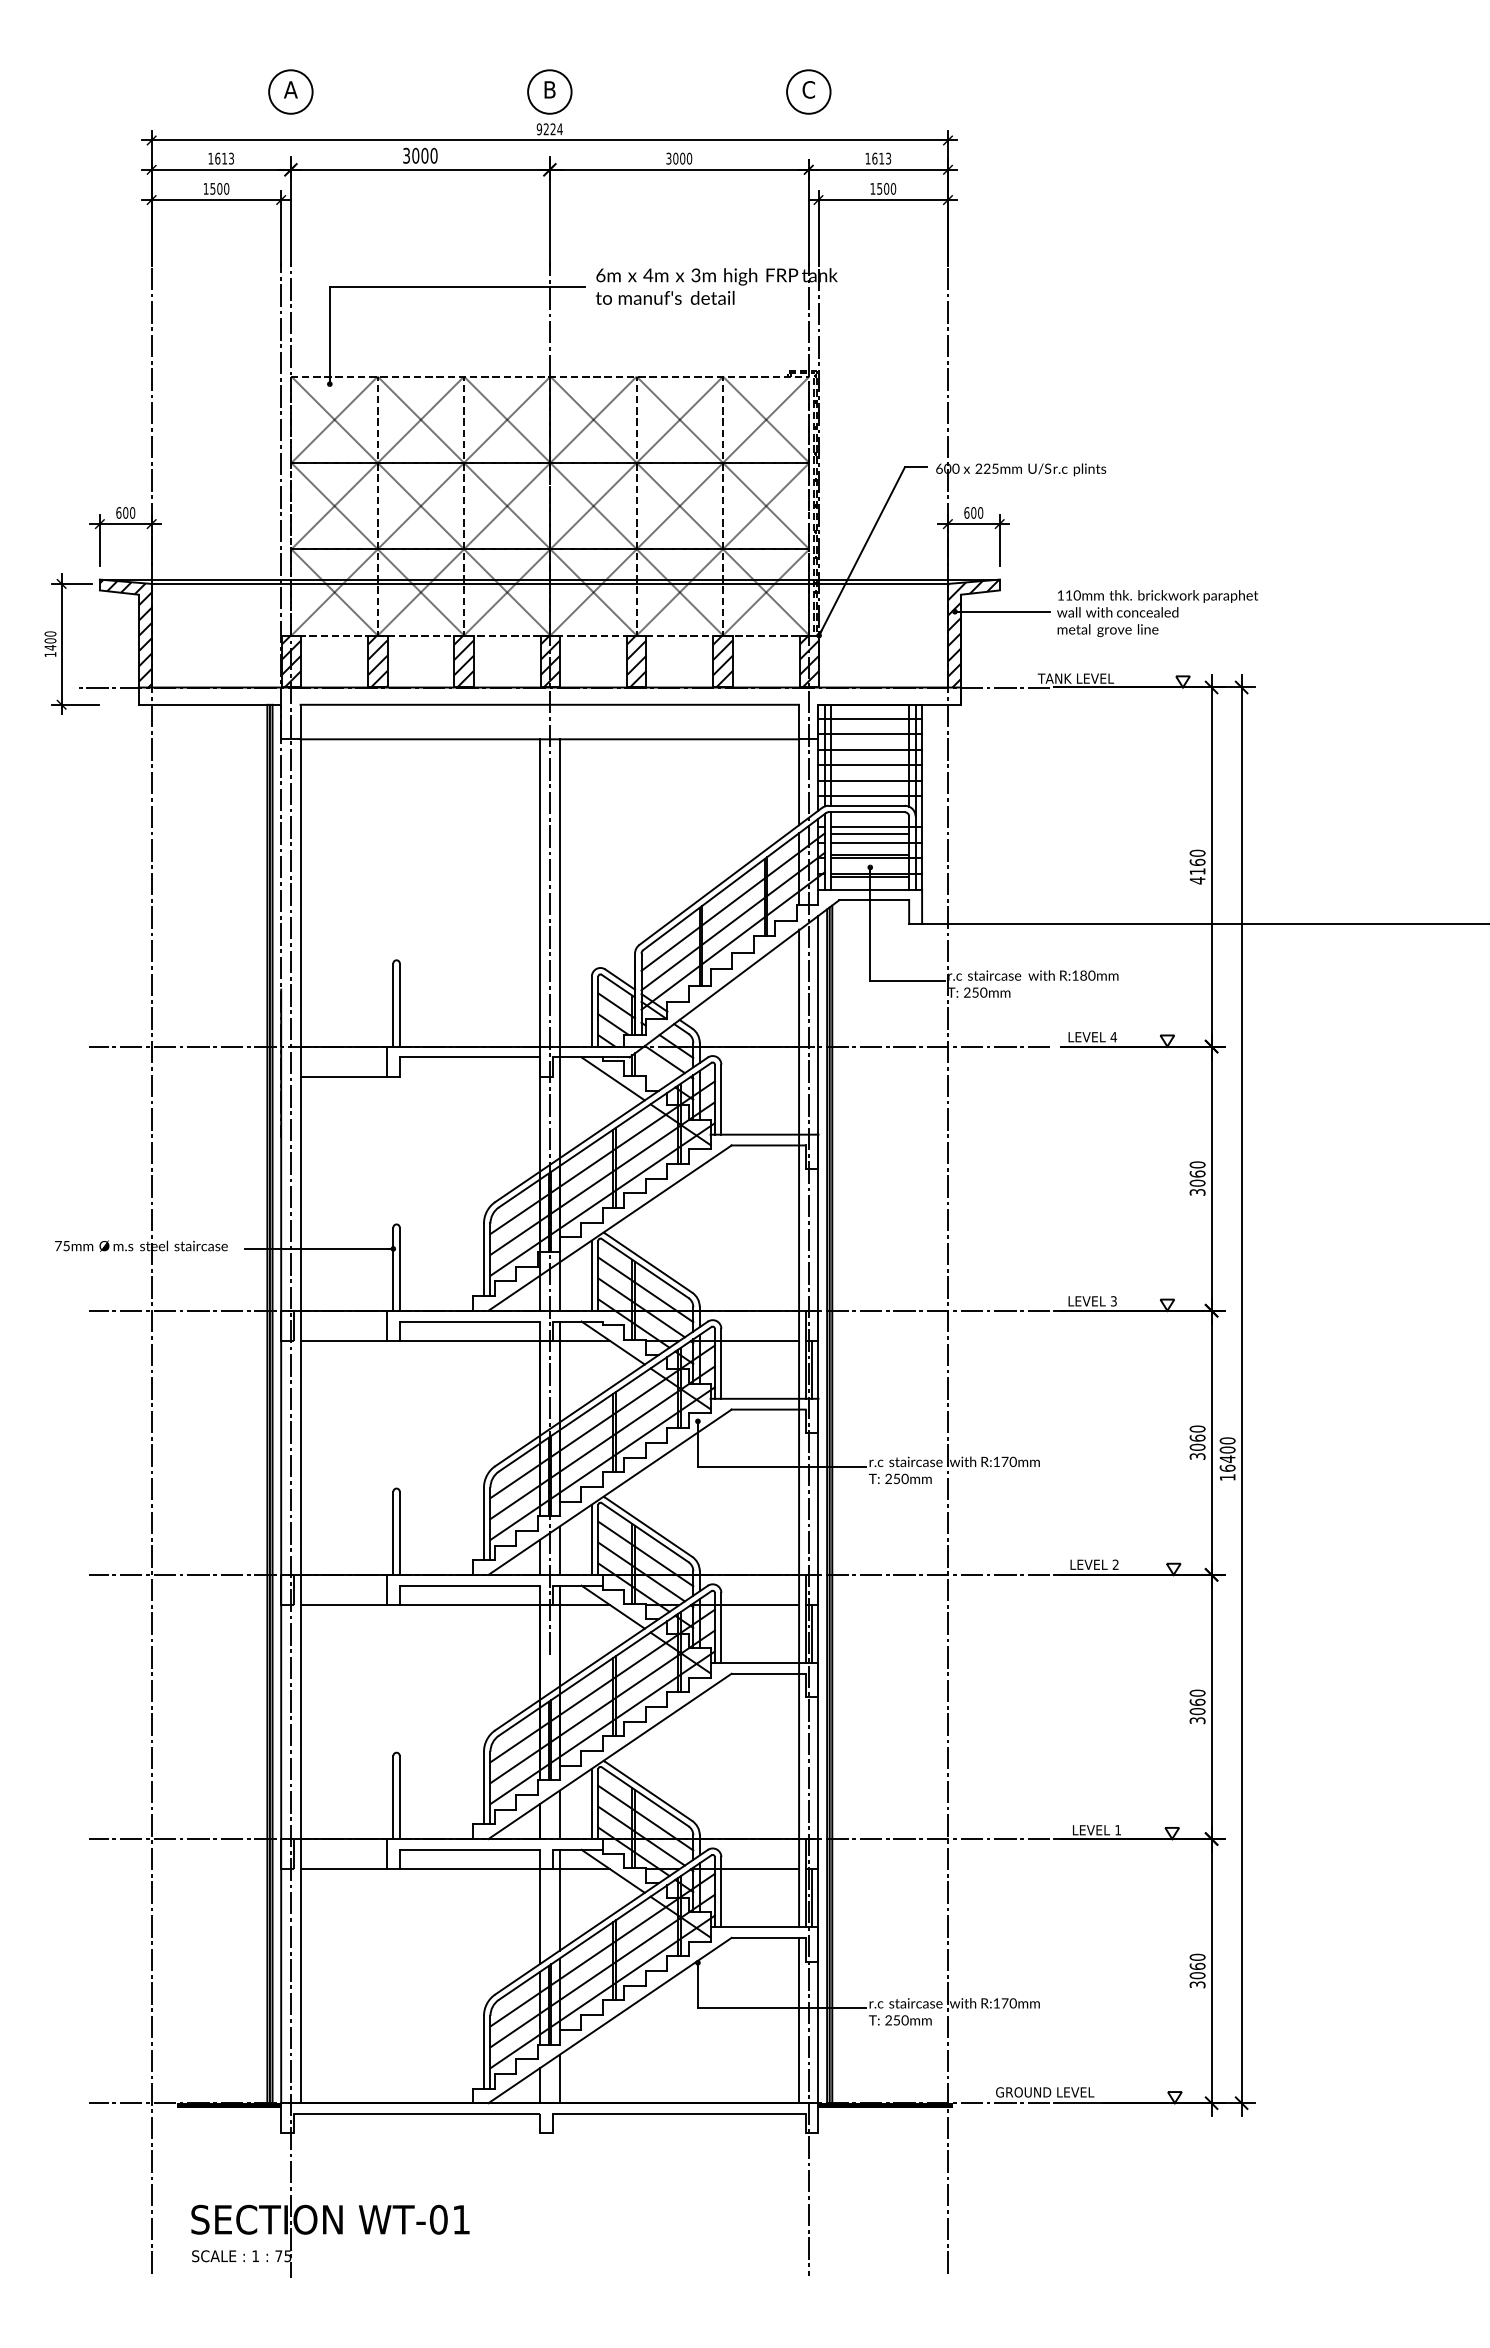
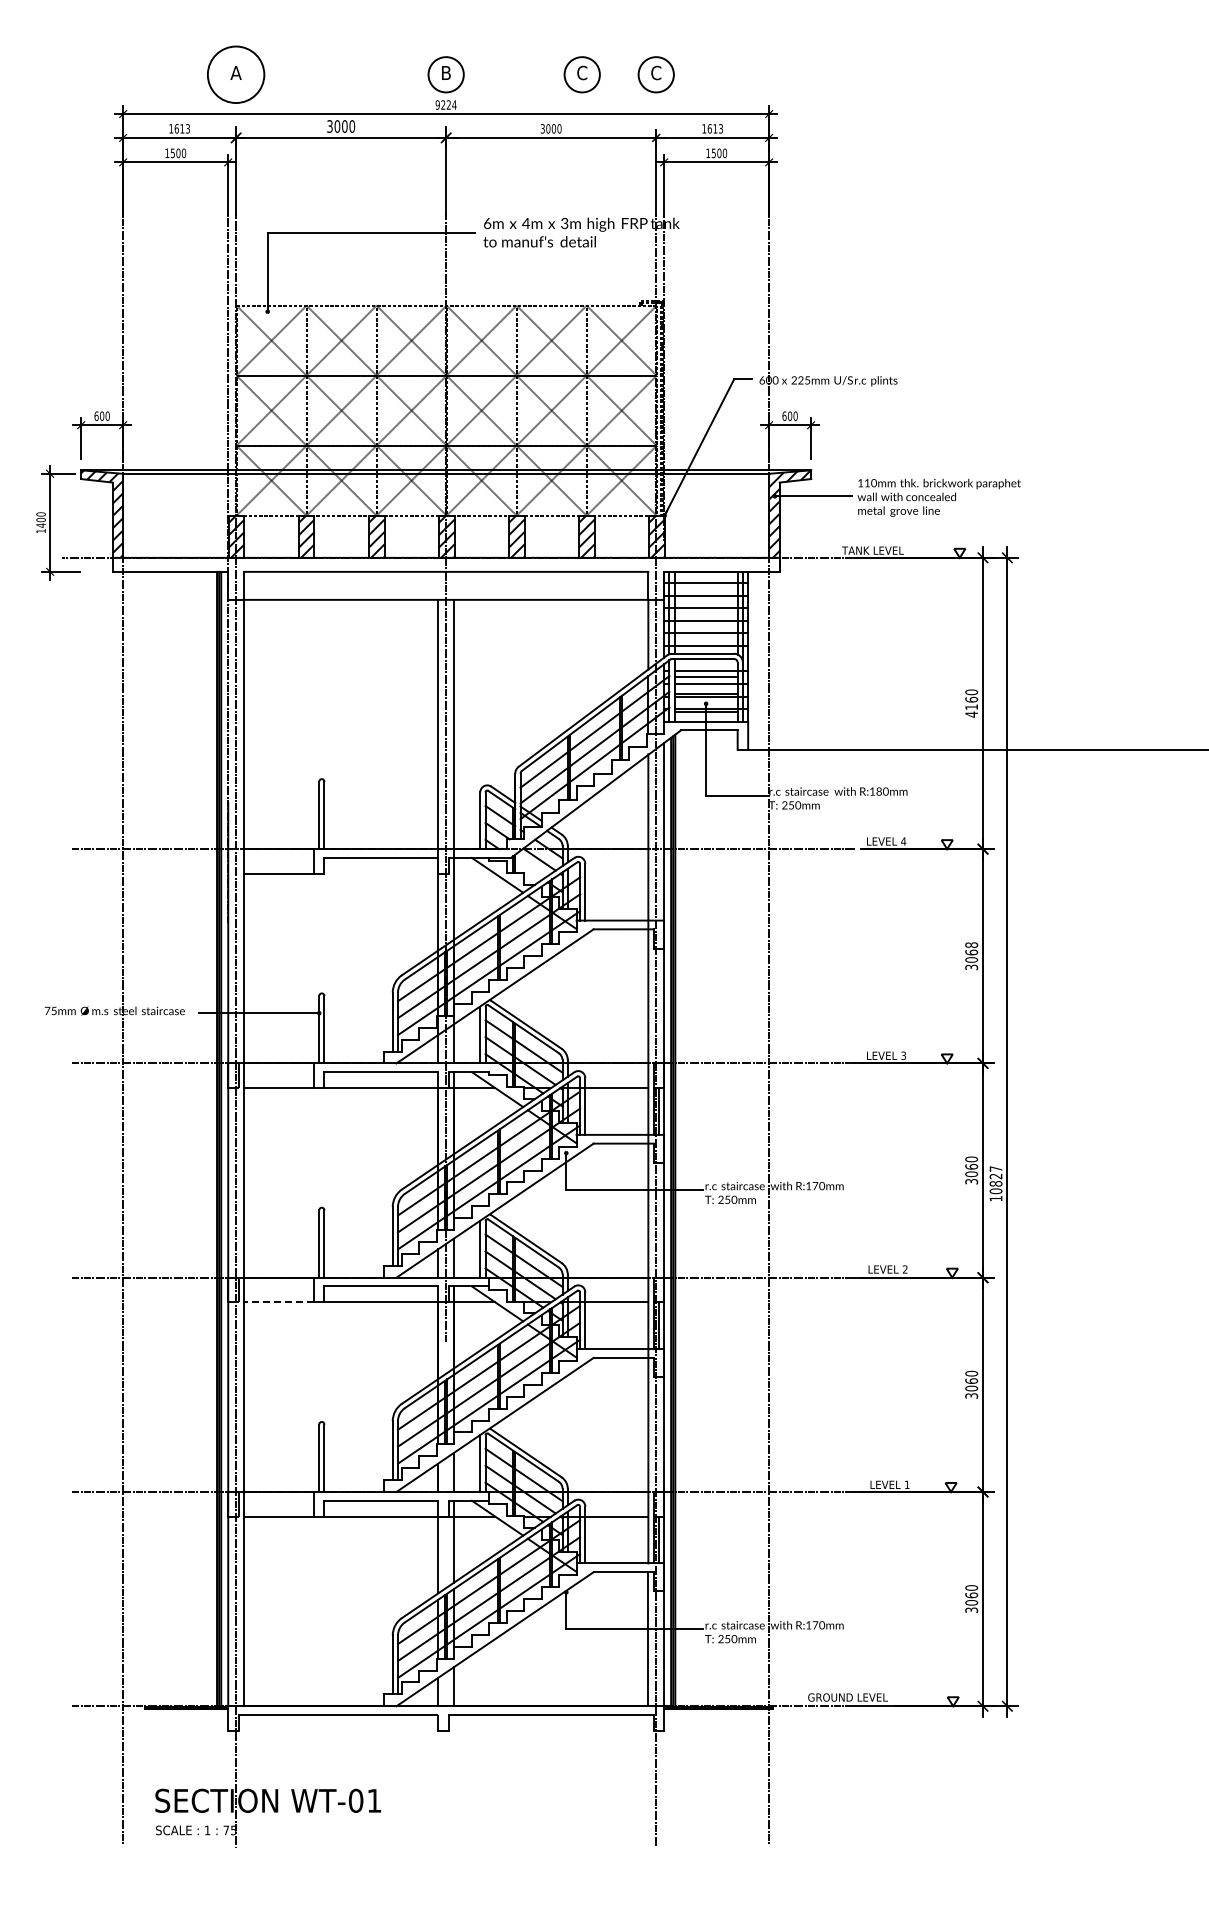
circle: (290, 91) -> (235, 74), size x1.6
part: (716, 91) -> (581, 74), added
text: (1197, 1164) -> (971, 944), 3060 -> 3068
text: (1226, 1453) -> (995, 1179), 16400 -> 10827
line: (343, 1605) -> (278, 1302), solid -> dashed

